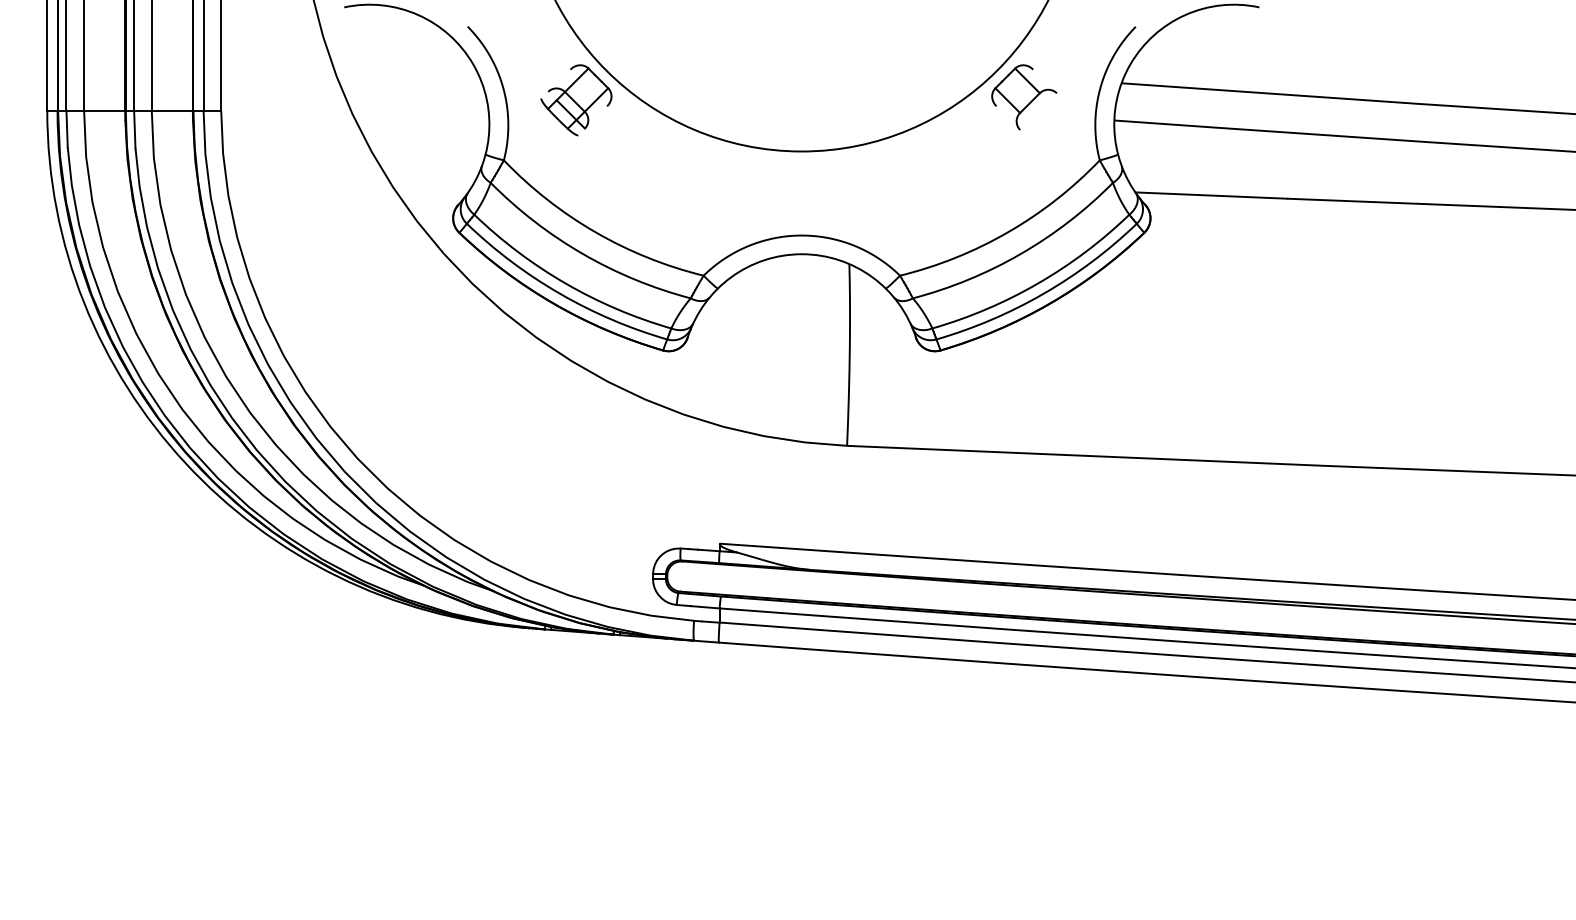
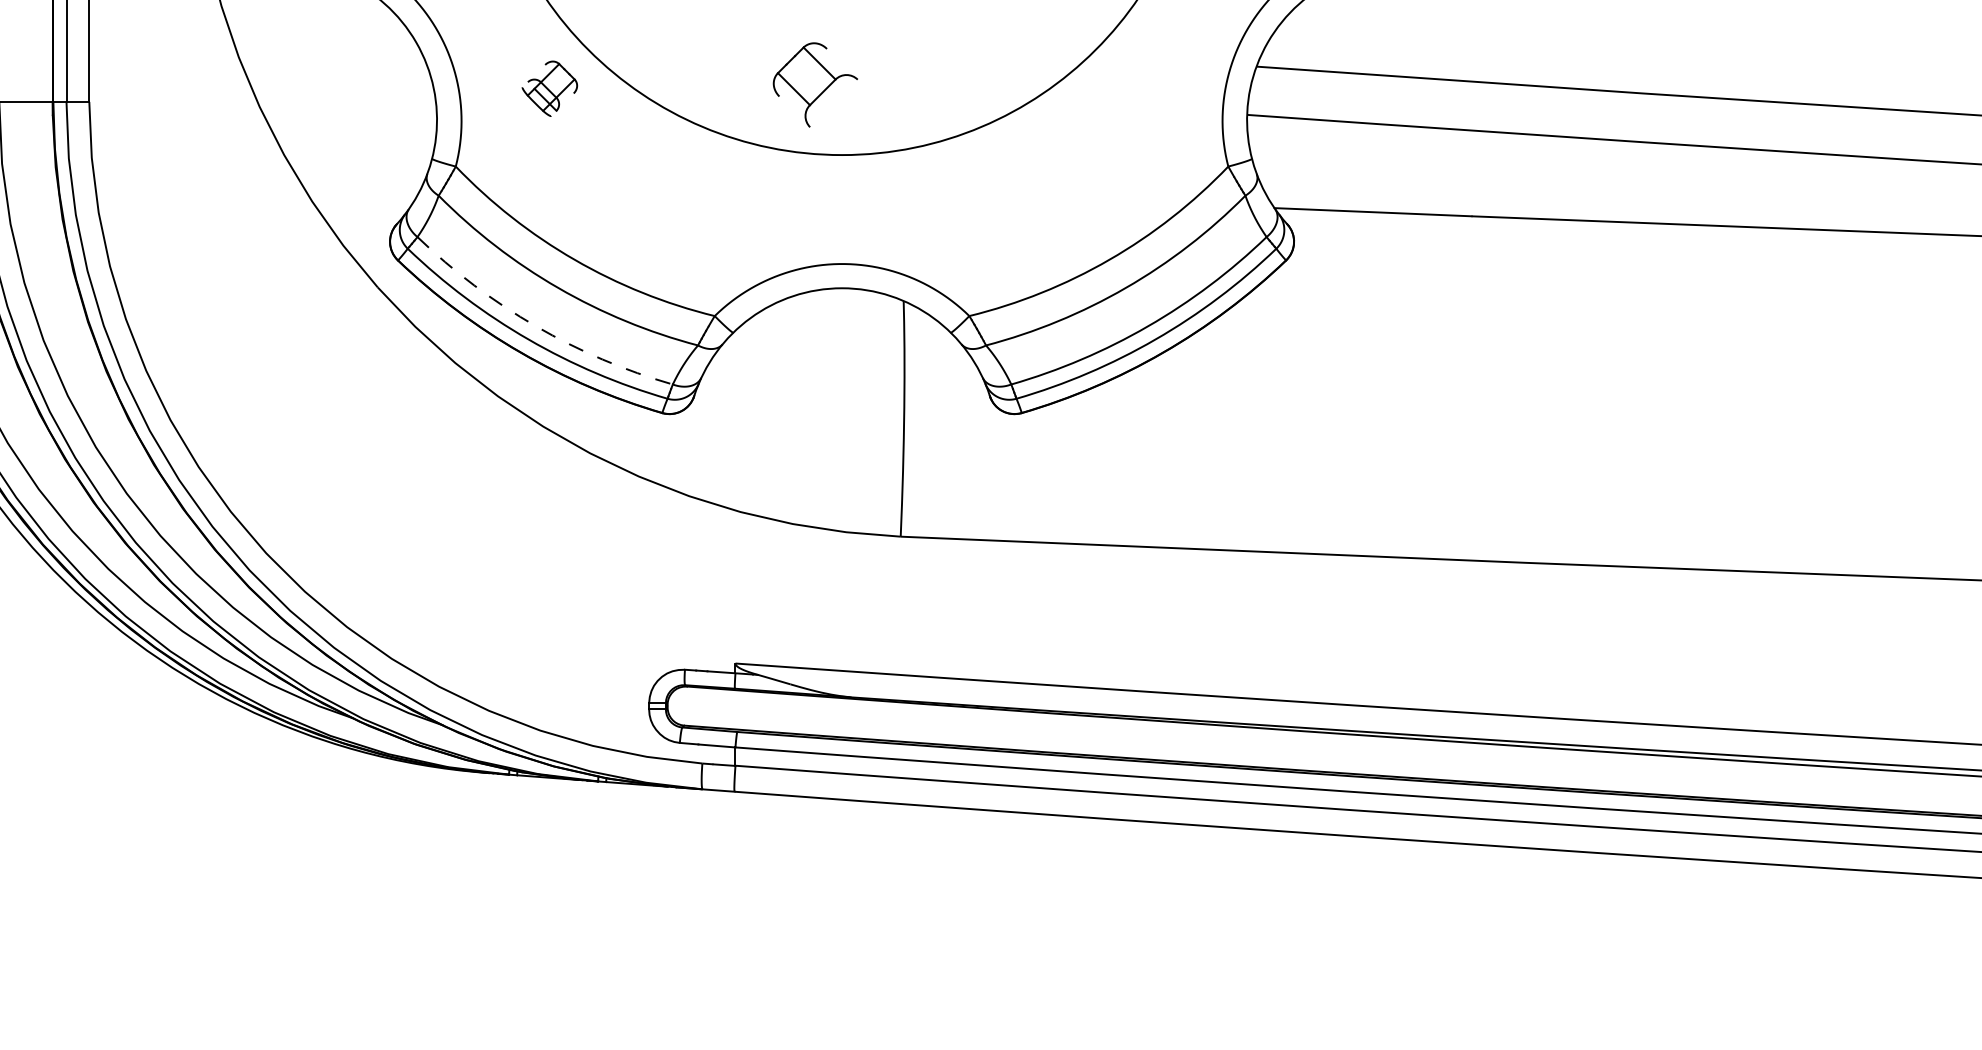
part: (1024, 97) -> (815, 85), moved
part: (576, 100) -> (549, 88), size x0.6
arc: (565, 283) -> (535, 326), solid -> dashed

